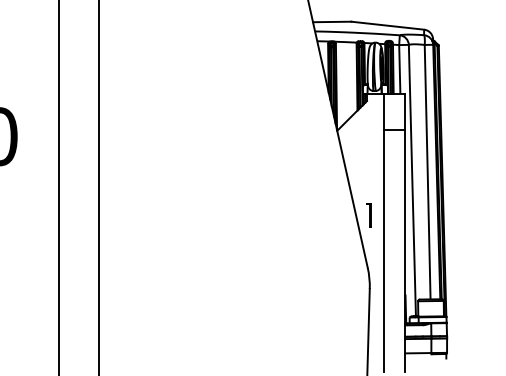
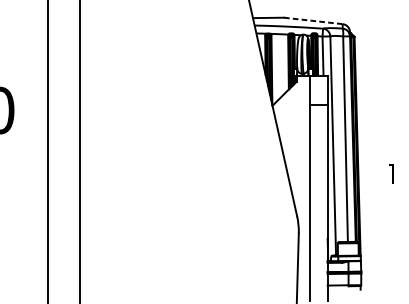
line: (387, 25) -> (313, 20), solid -> dashed
part: (368, 215) -> (391, 174), moved

